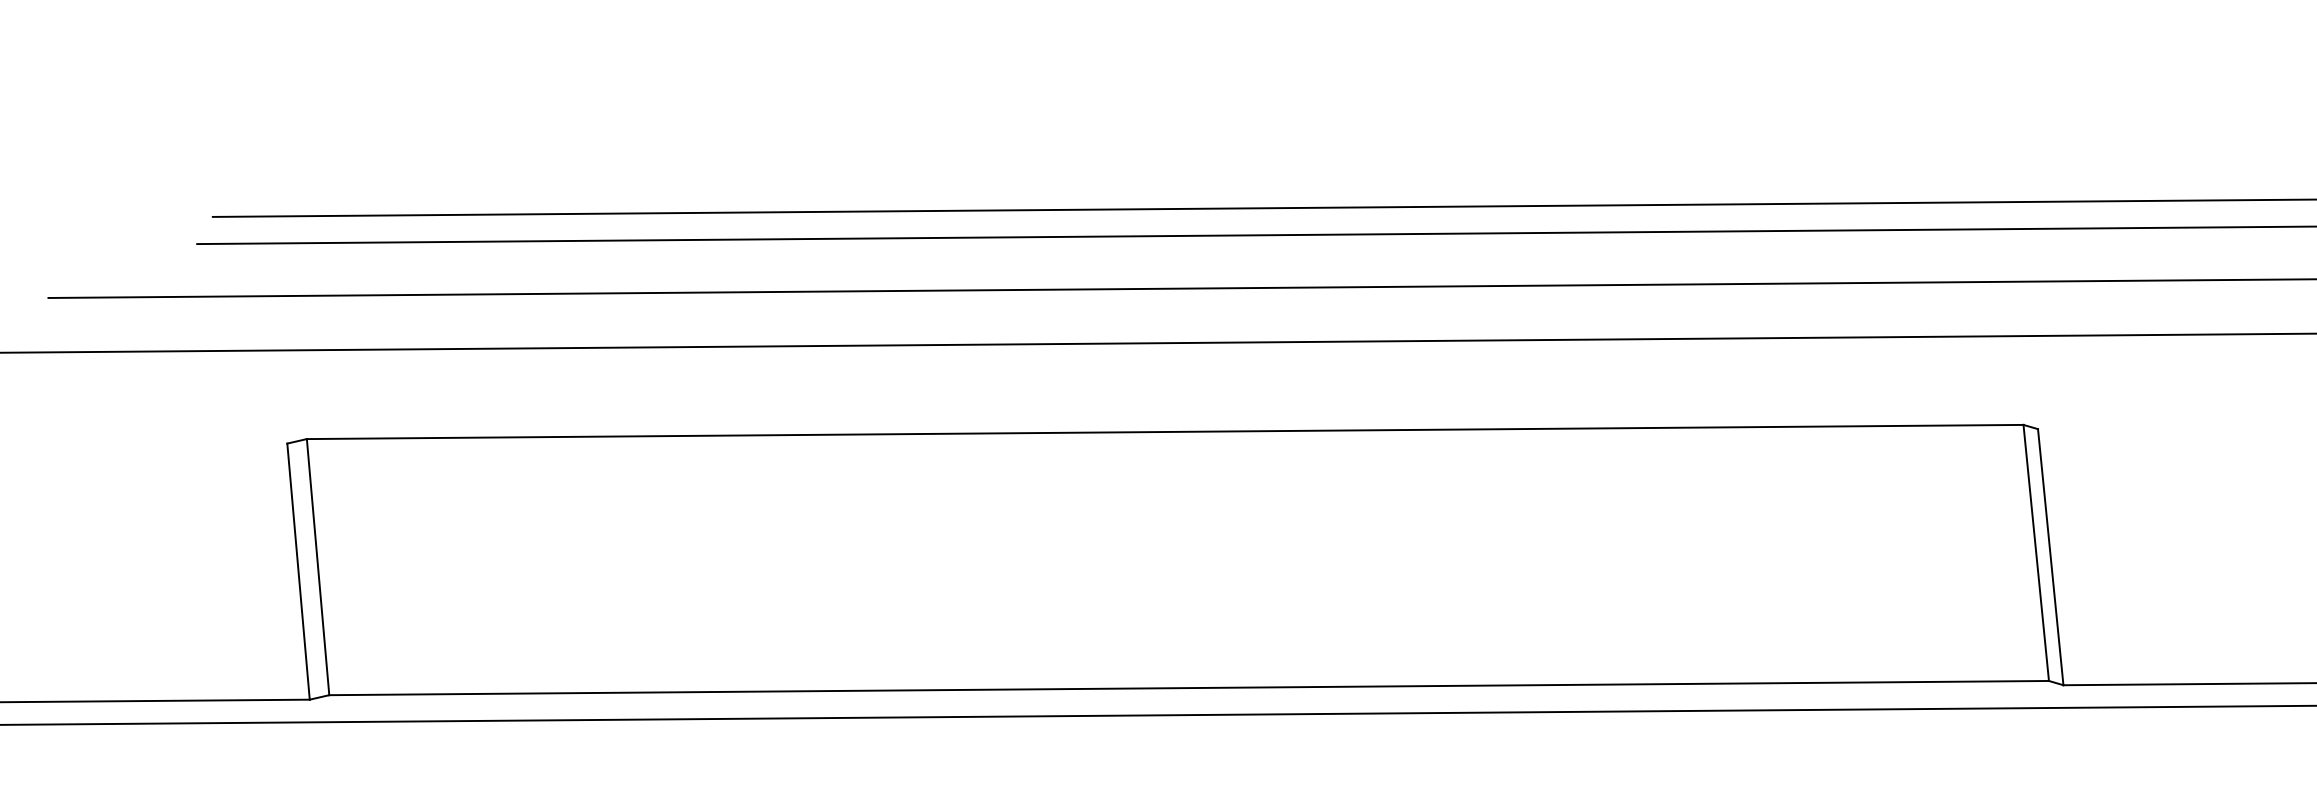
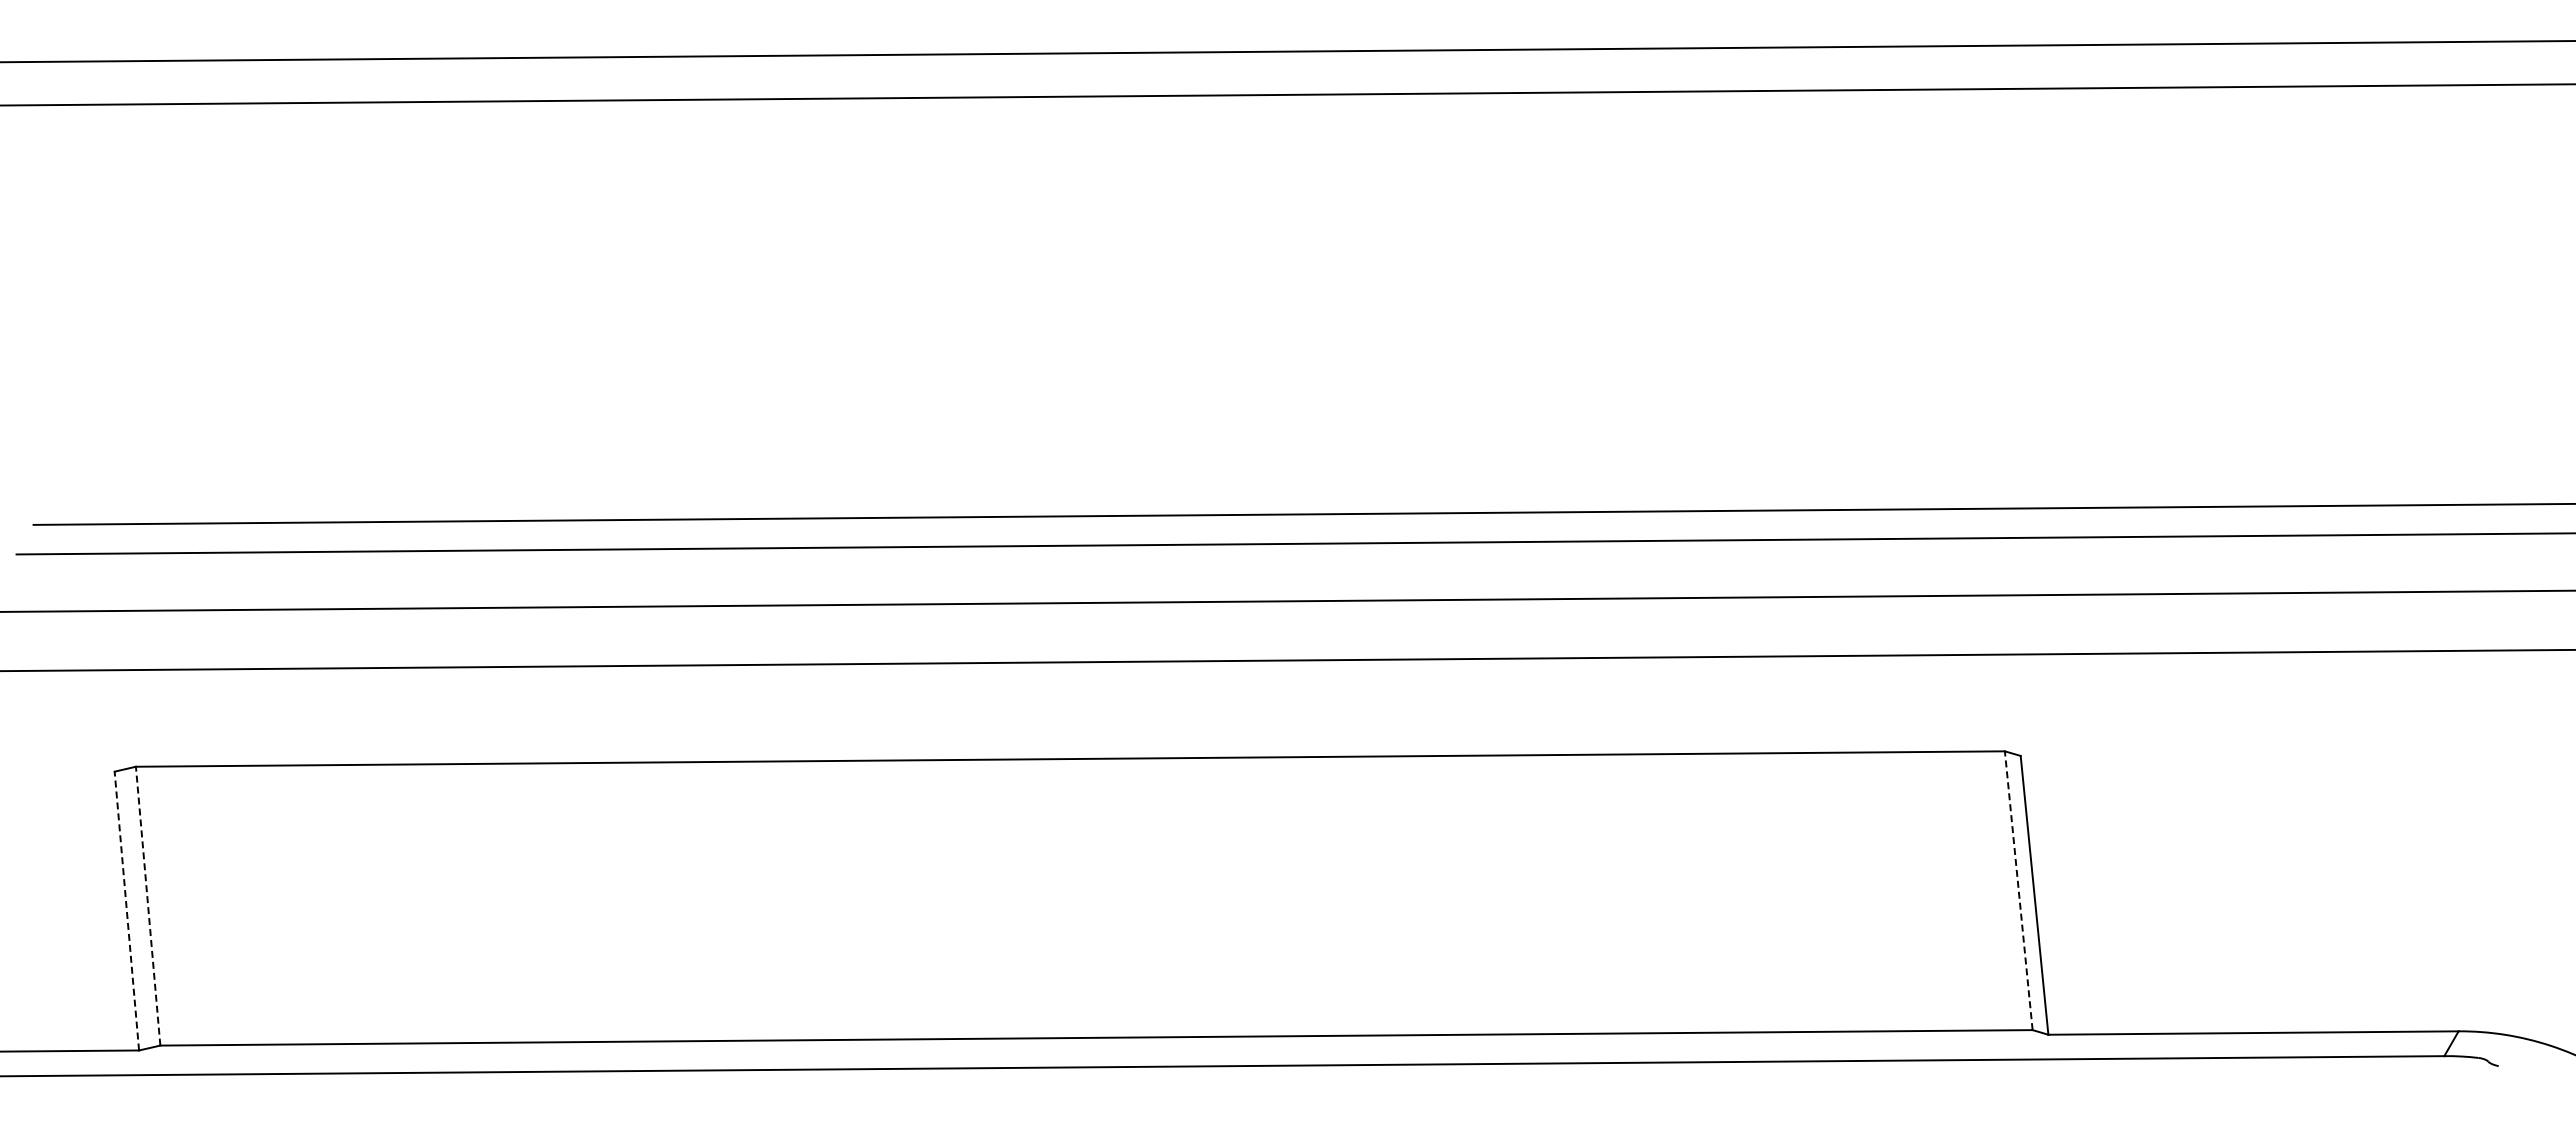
line: (2035, 552) -> (2018, 890), solid -> dashed
line: (318, 567) -> (148, 906), solid -> dashed
line: (298, 572) -> (126, 911), solid -> dashed

